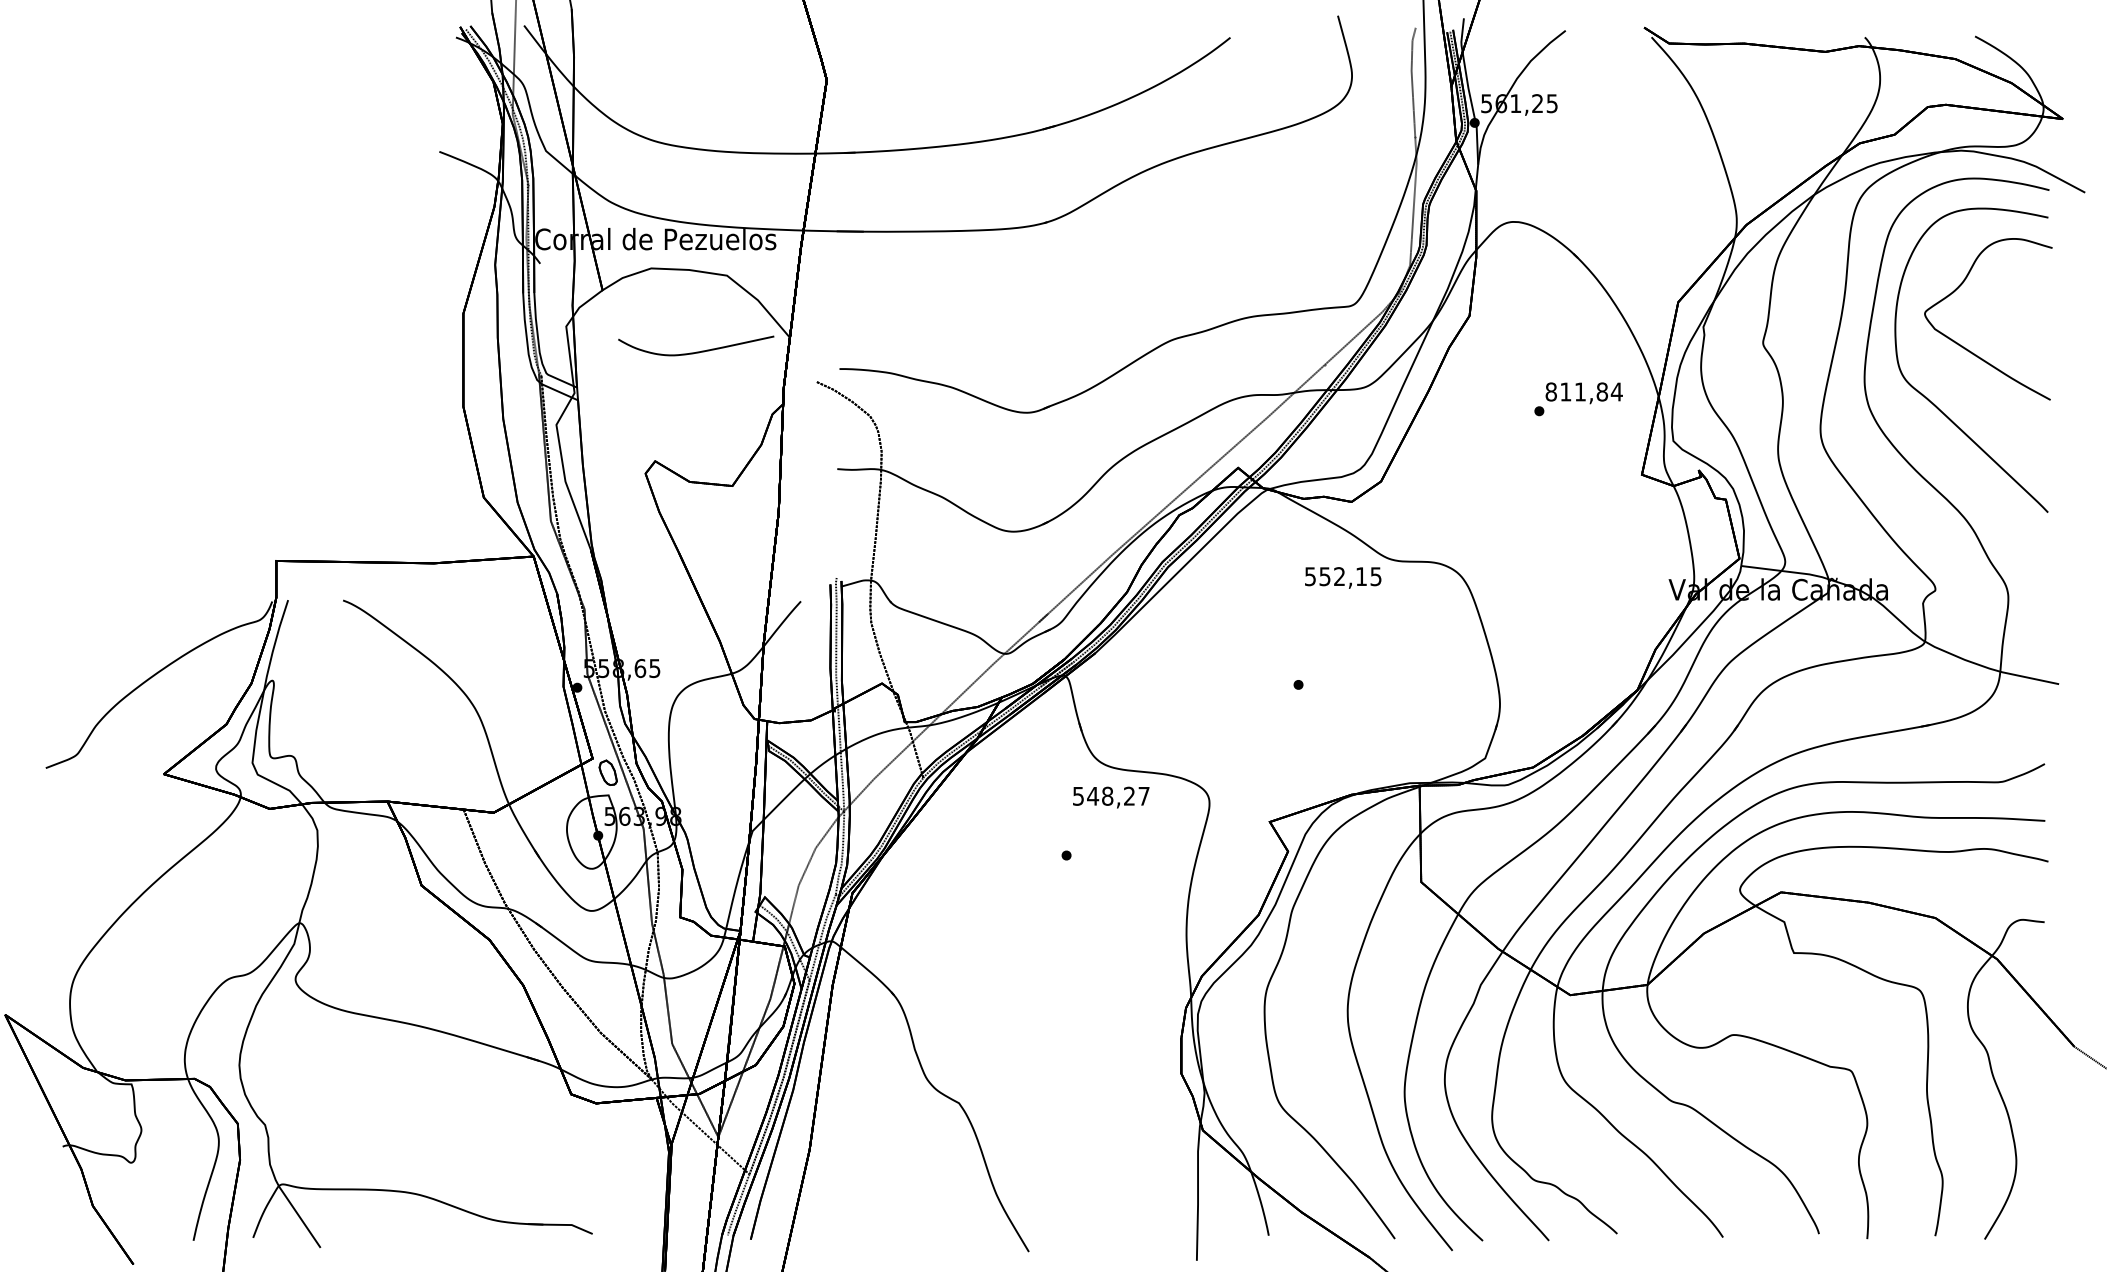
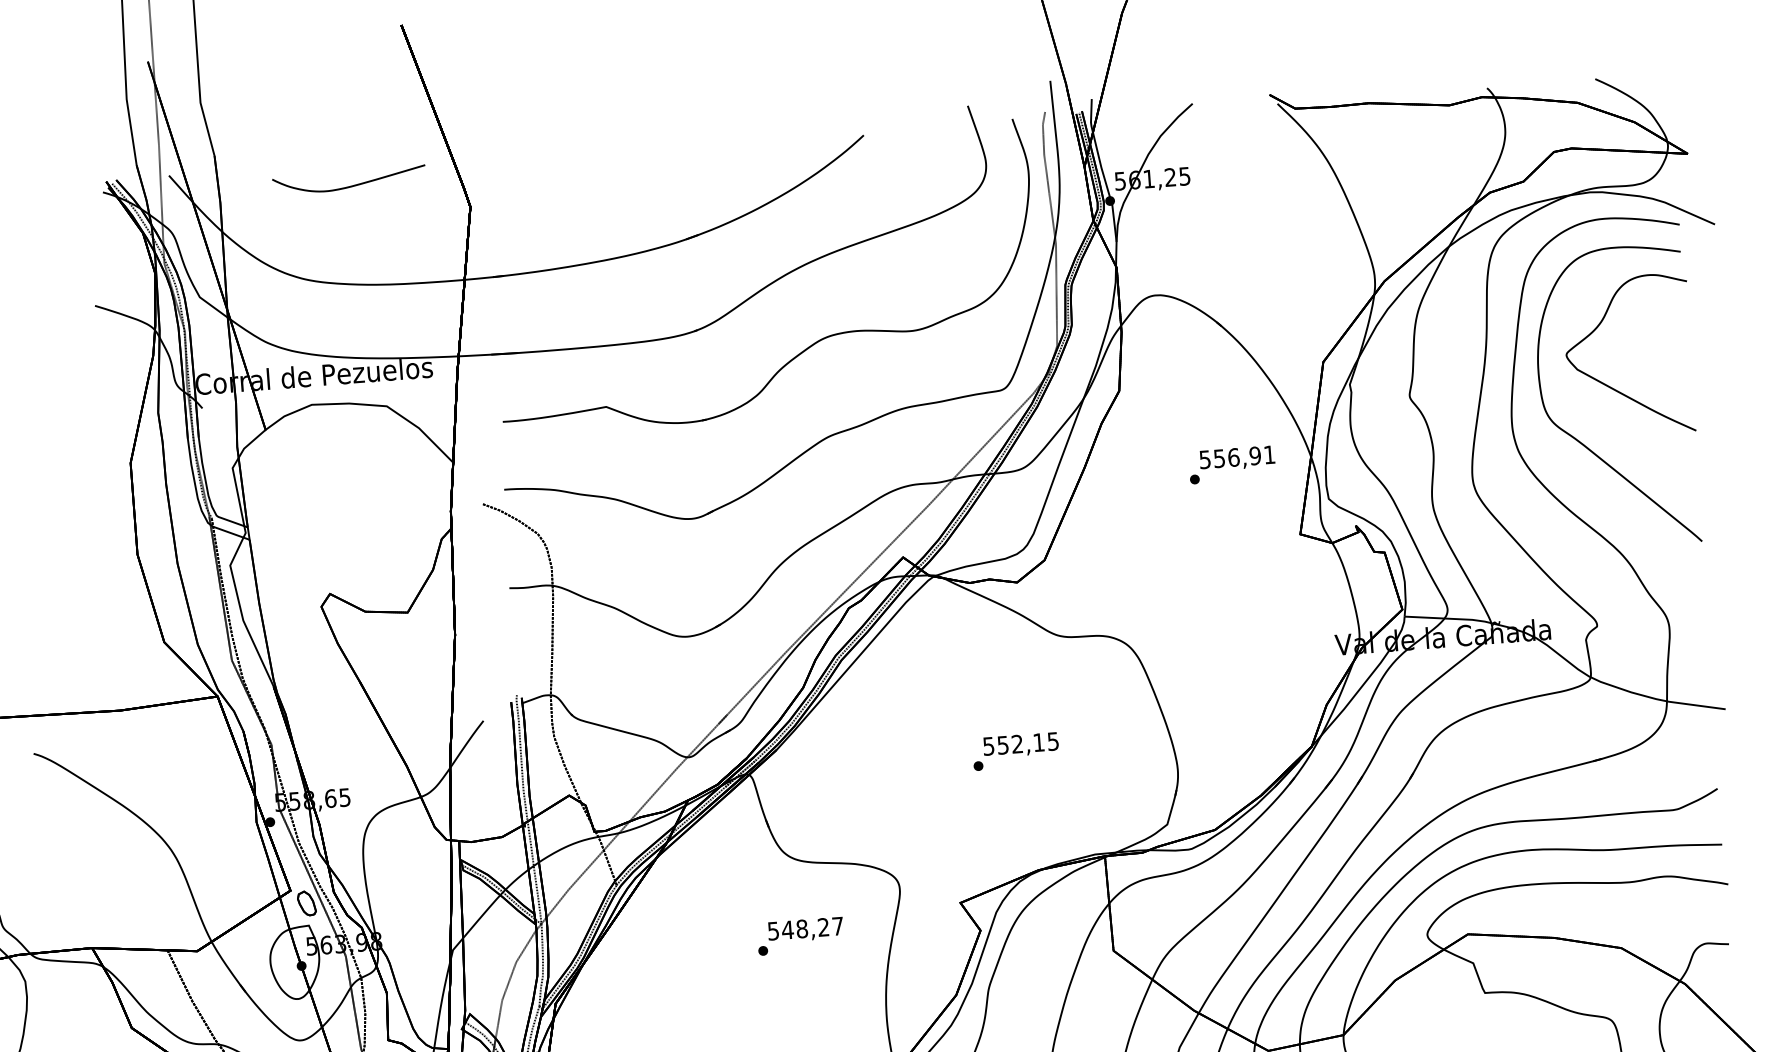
part: (1159, 246) -> (809, 345), added
part: (696, 345) -> (349, 179), moved
text: (1583, 391) -> (1236, 456), 811,84 -> 556,91
text: (1343, 577) -> (1021, 744), moved
text: (1111, 797) -> (806, 929), moved

